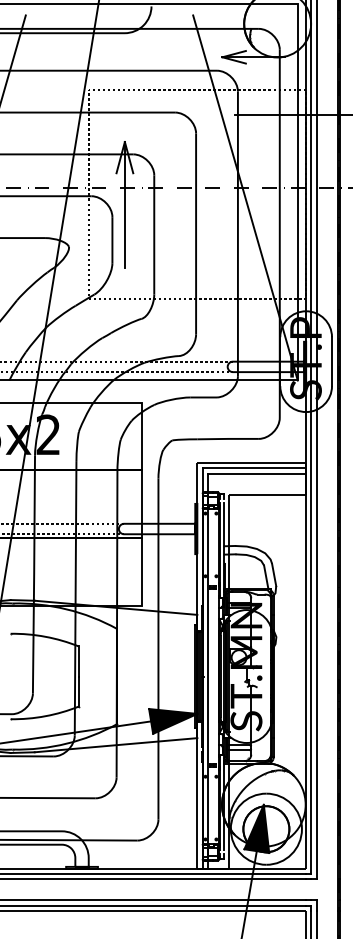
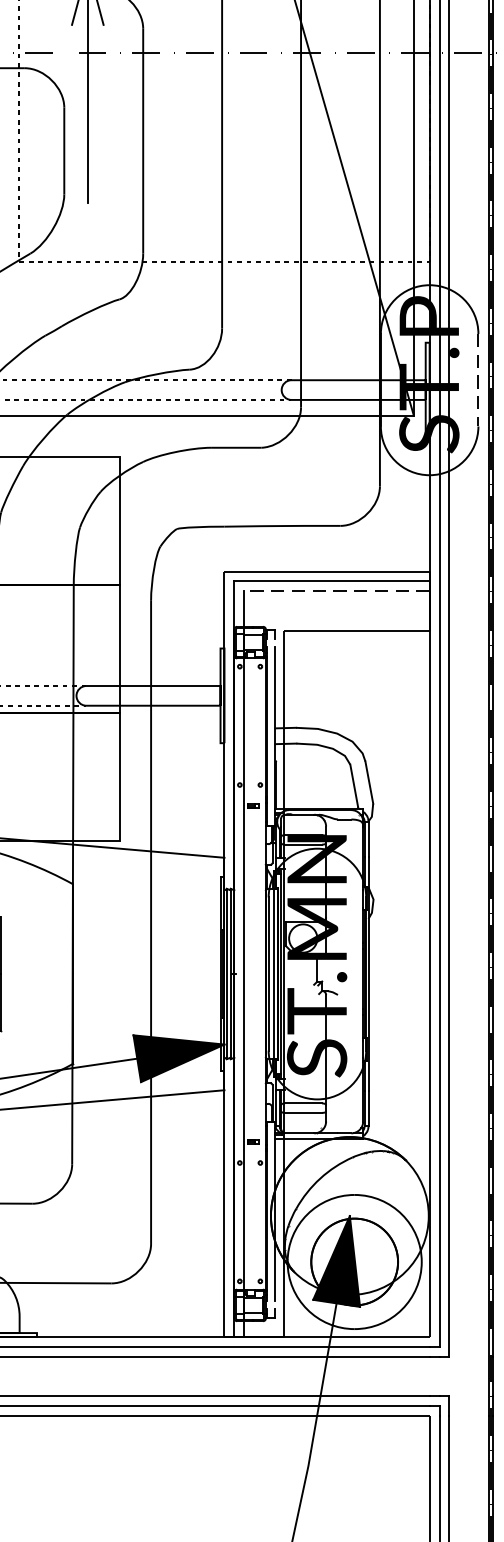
line: (331, 361) -> (477, 379), solid -> dashed
line: (256, 473) -> (336, 591), solid -> dashed

